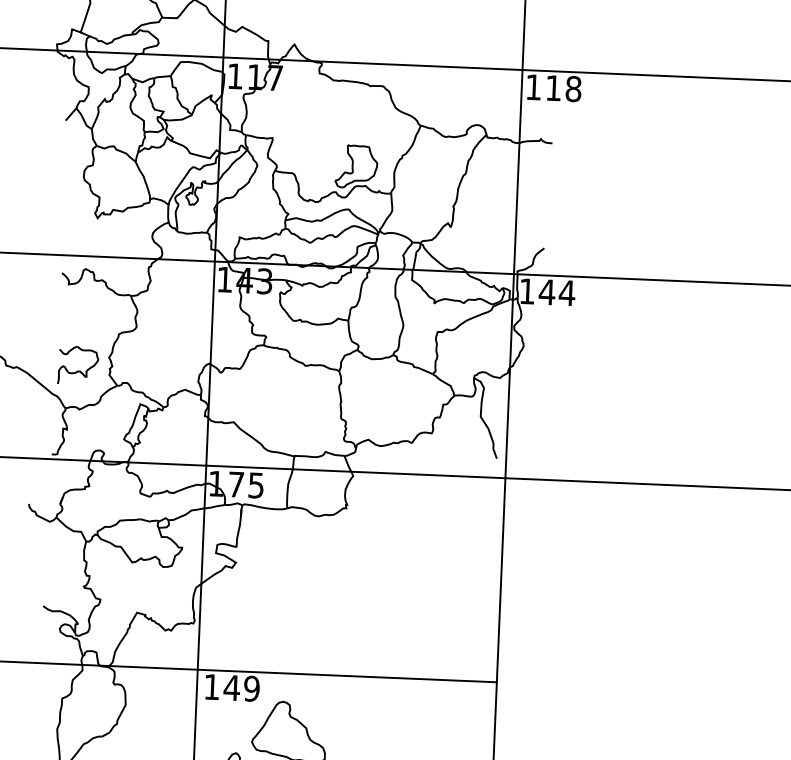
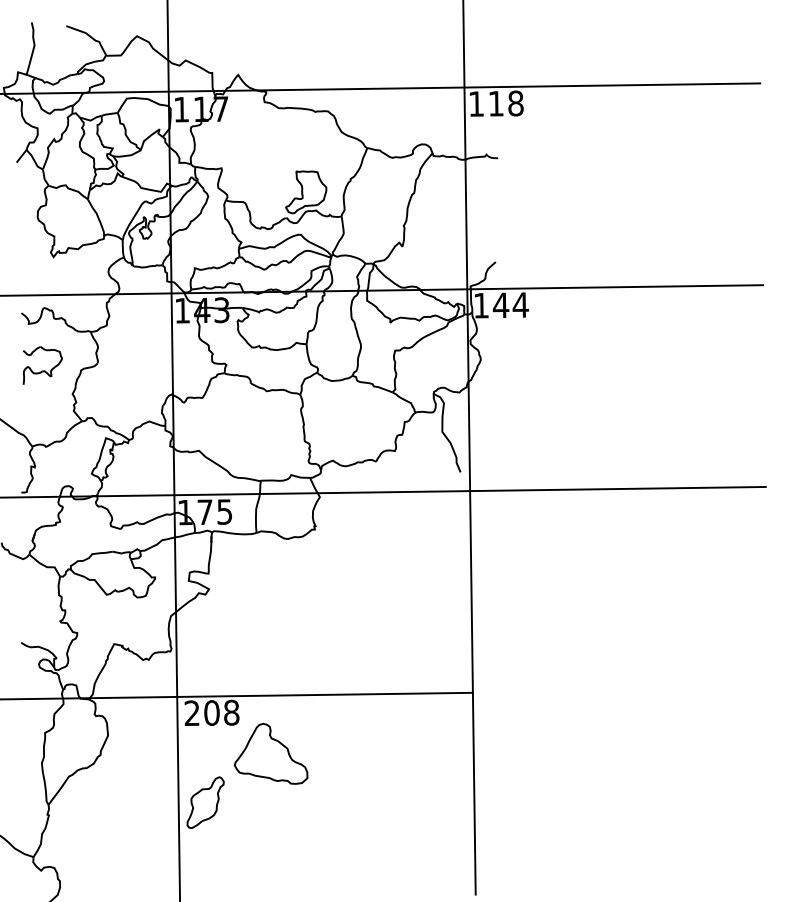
part: (78, 365) -> (42, 365), moved
text: (231, 687) -> (211, 712), 149 -> 208

